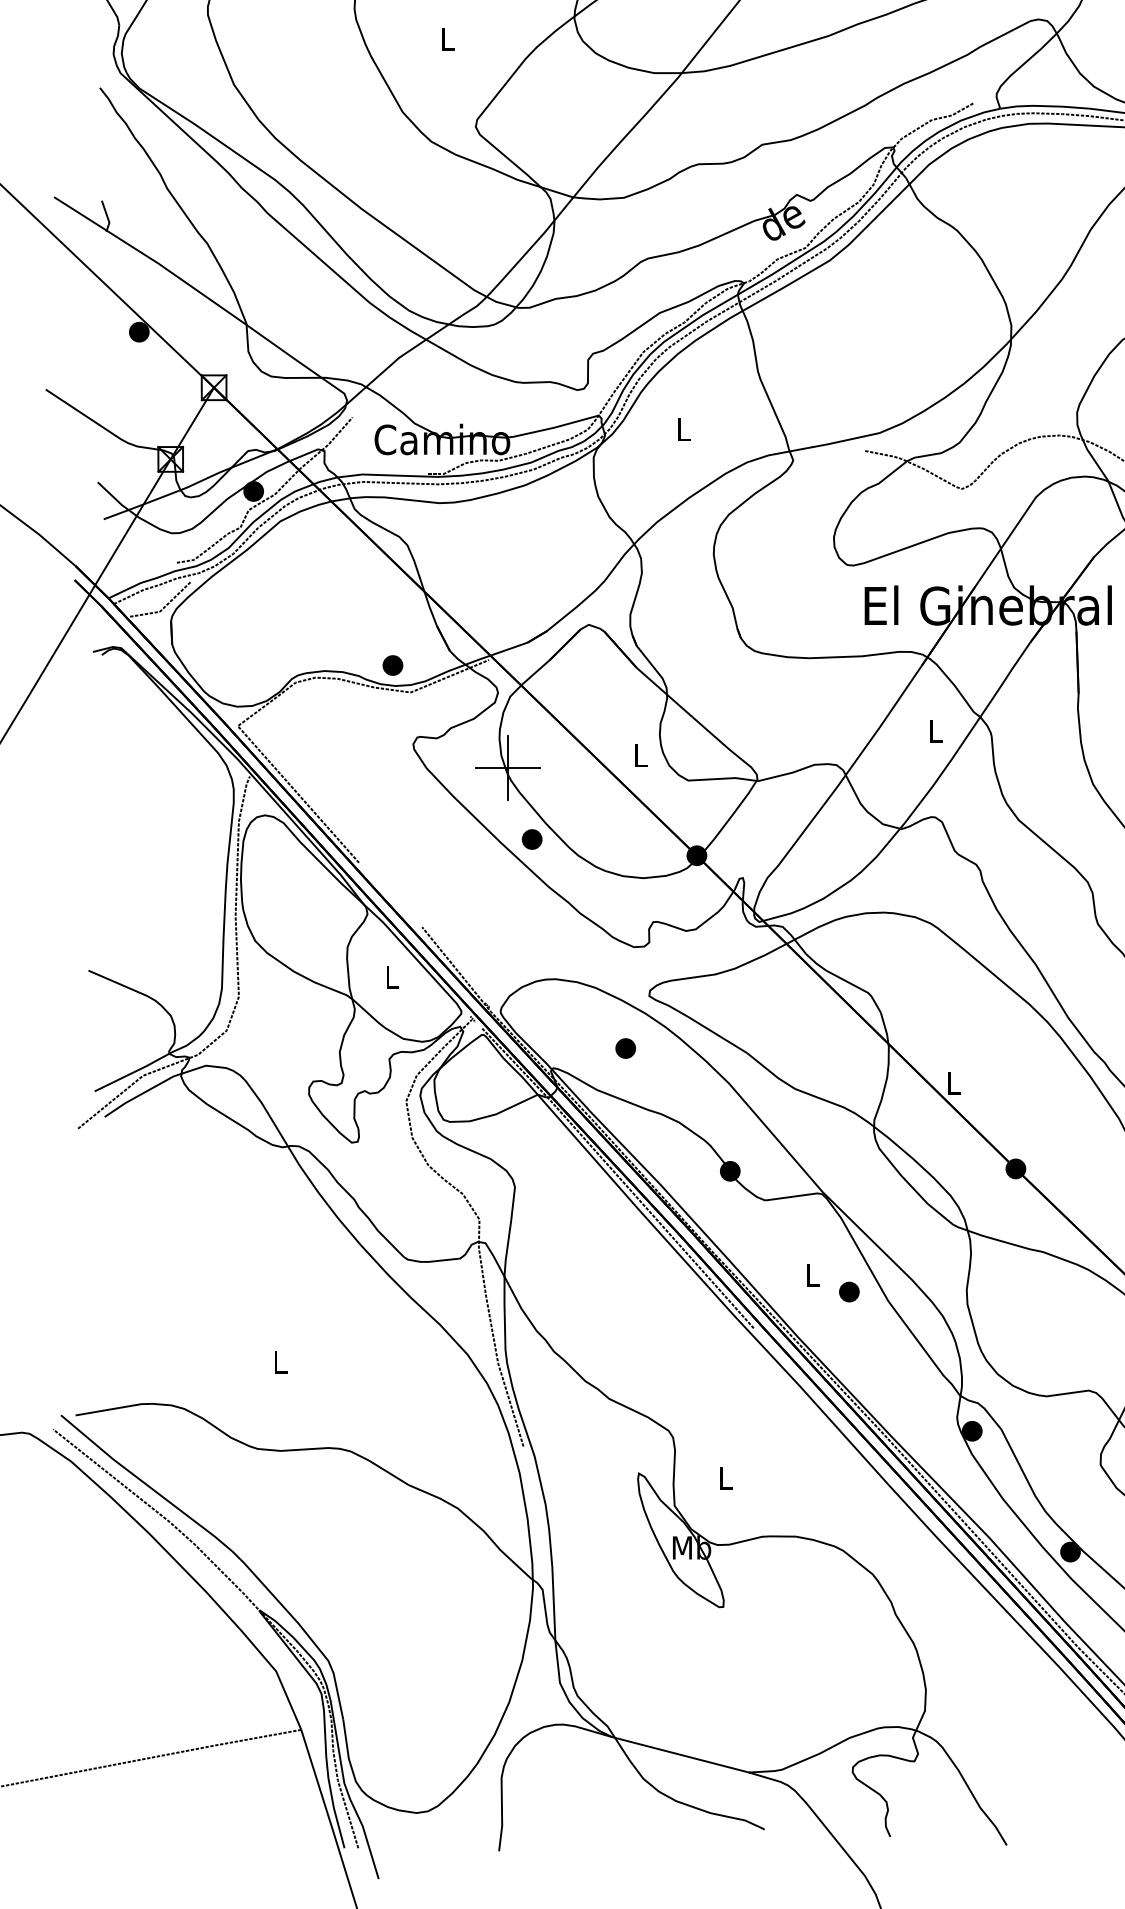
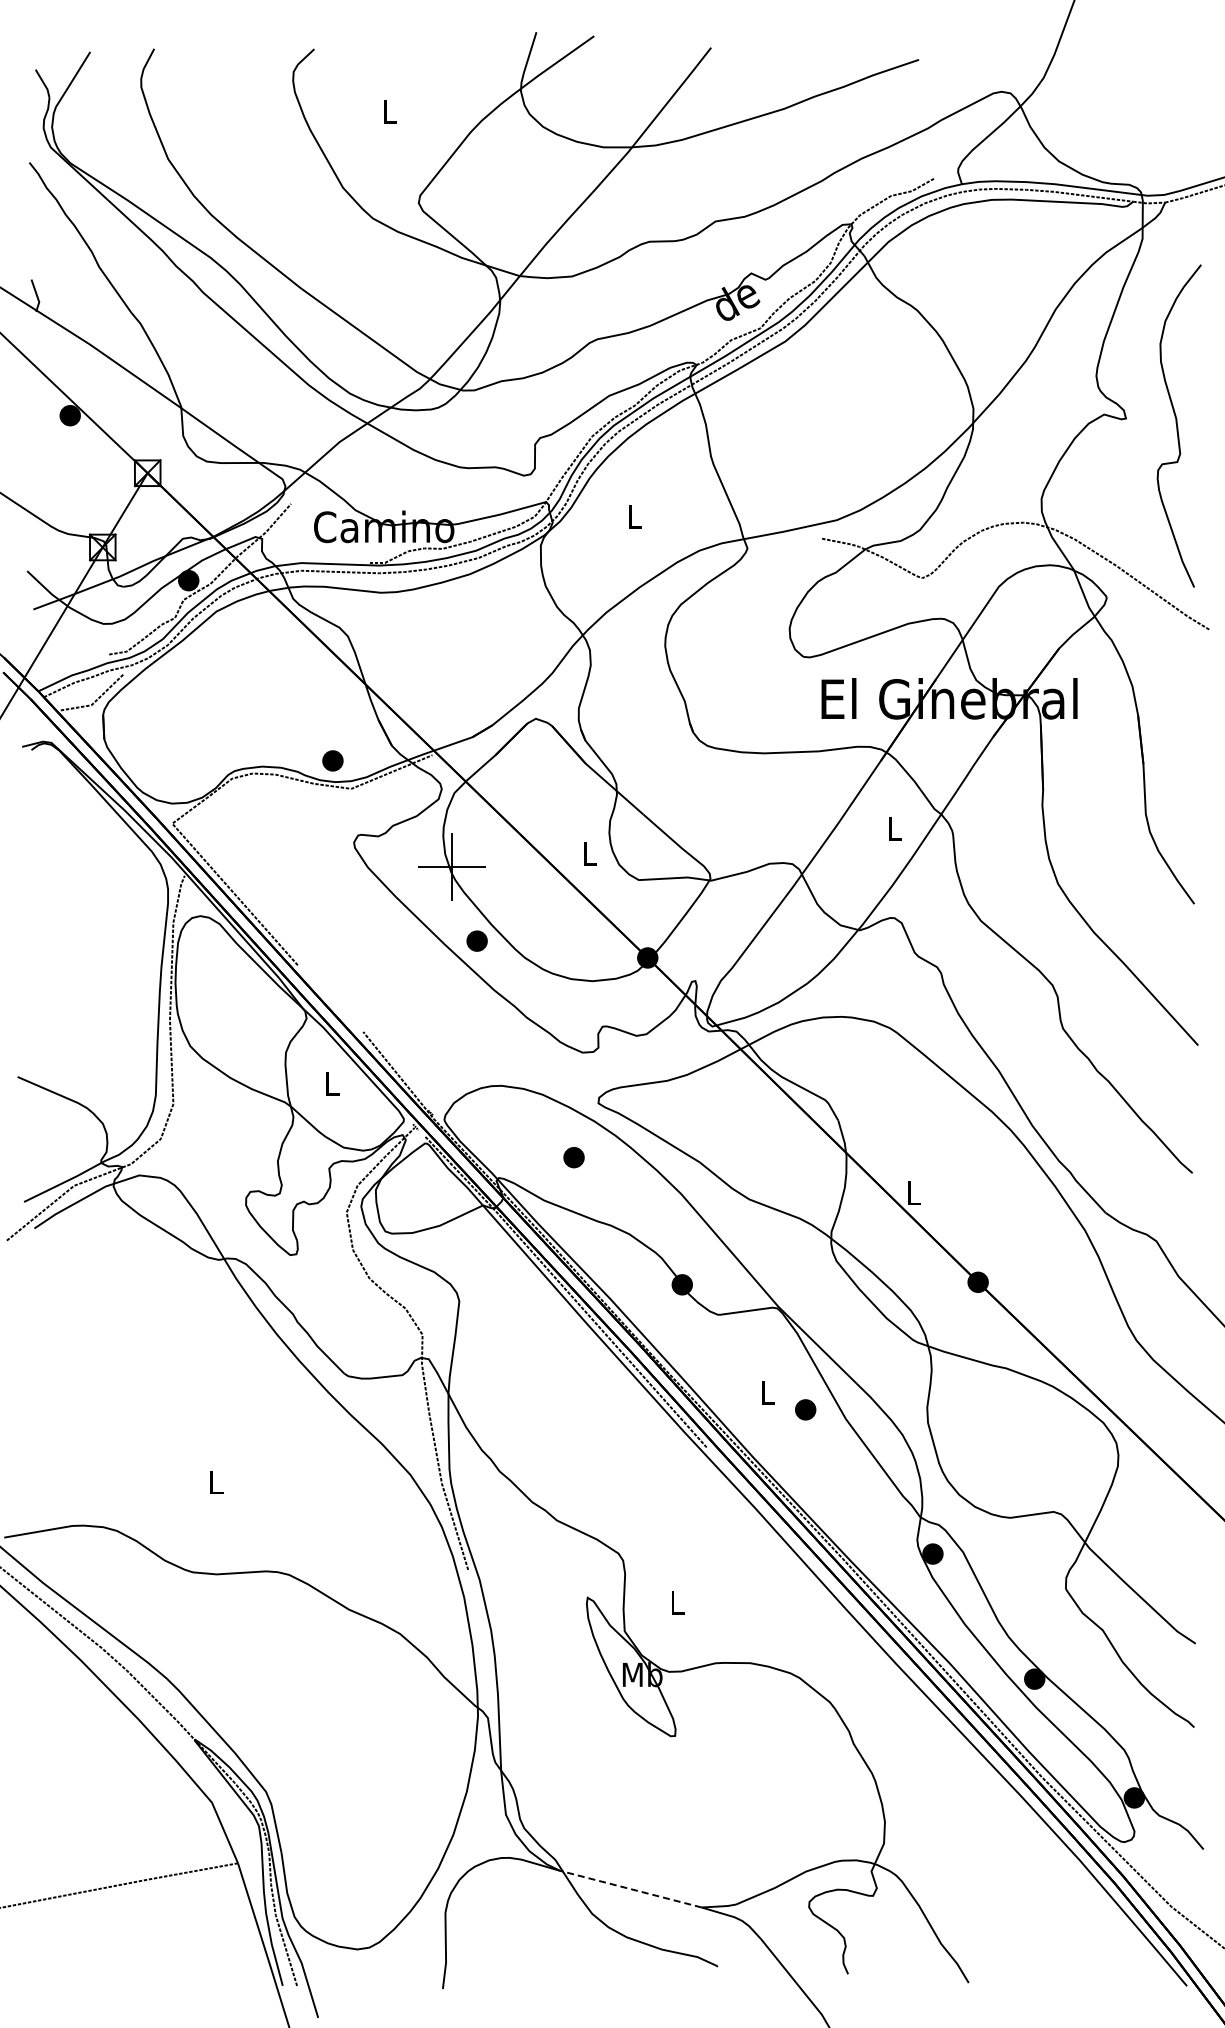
line: (680, 1755) -> (630, 1889), solid -> dashed

